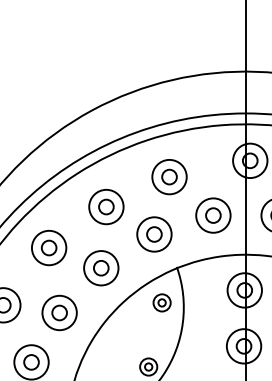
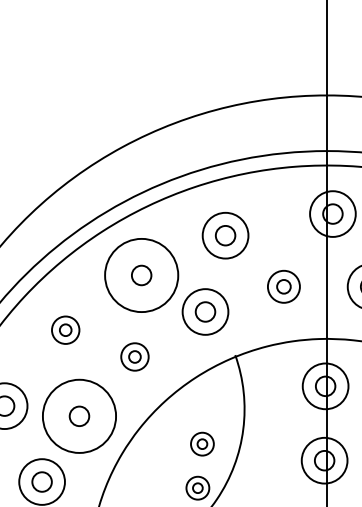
circle: (106, 206) -> (141, 274), size x1.6
part: (213, 215) -> (284, 286), size x0.7
part: (49, 248) -> (65, 330), size x0.6
part: (101, 268) -> (135, 357), size x0.6
part: (161, 302) -> (201, 443), moved
circle: (59, 312) -> (79, 415), size x1.6

